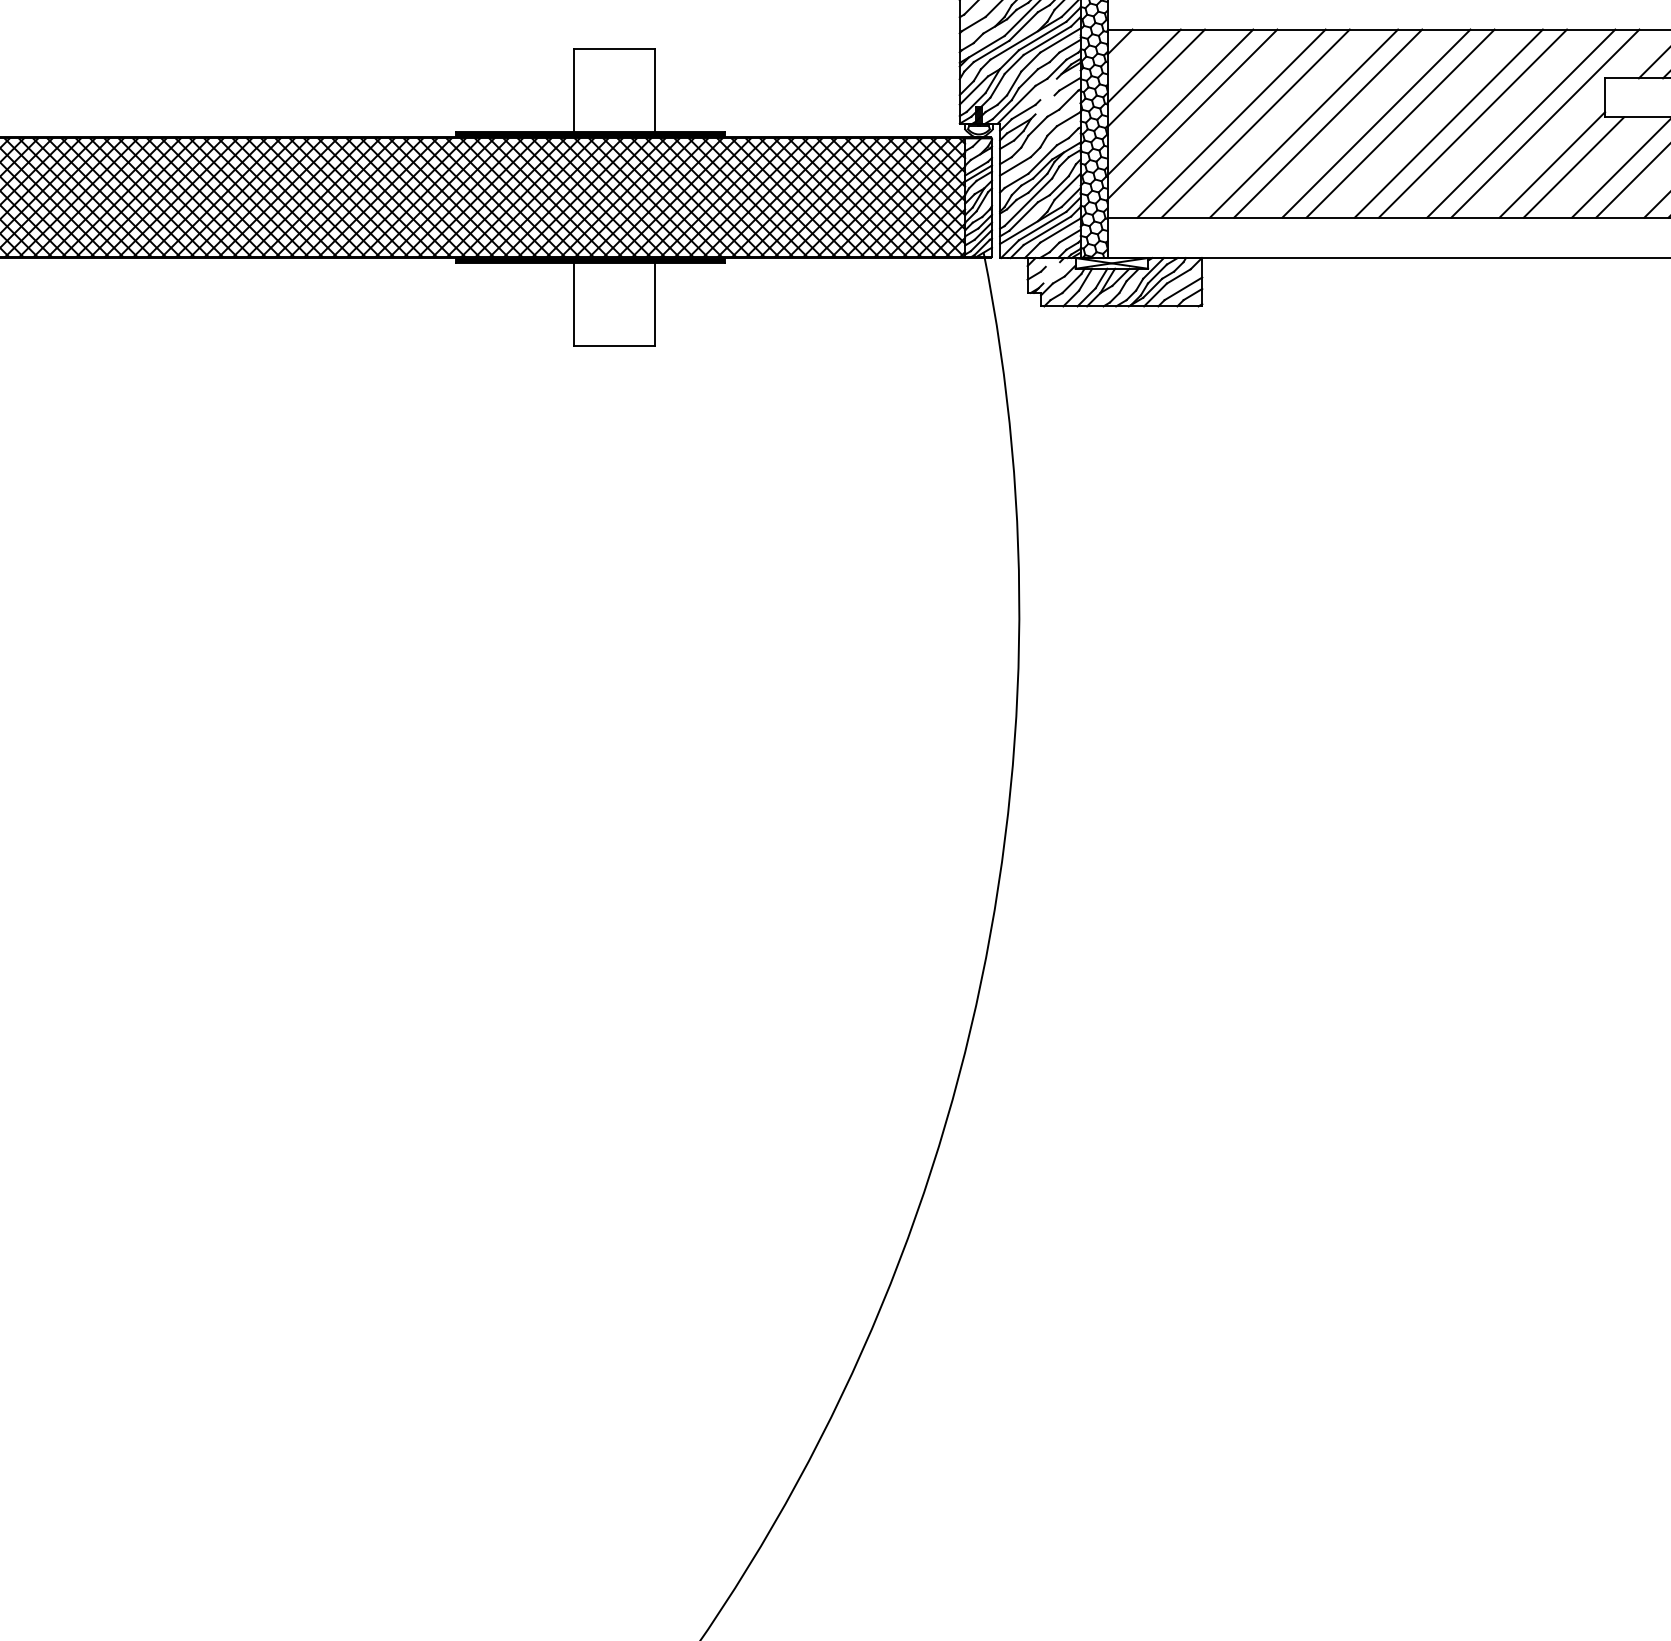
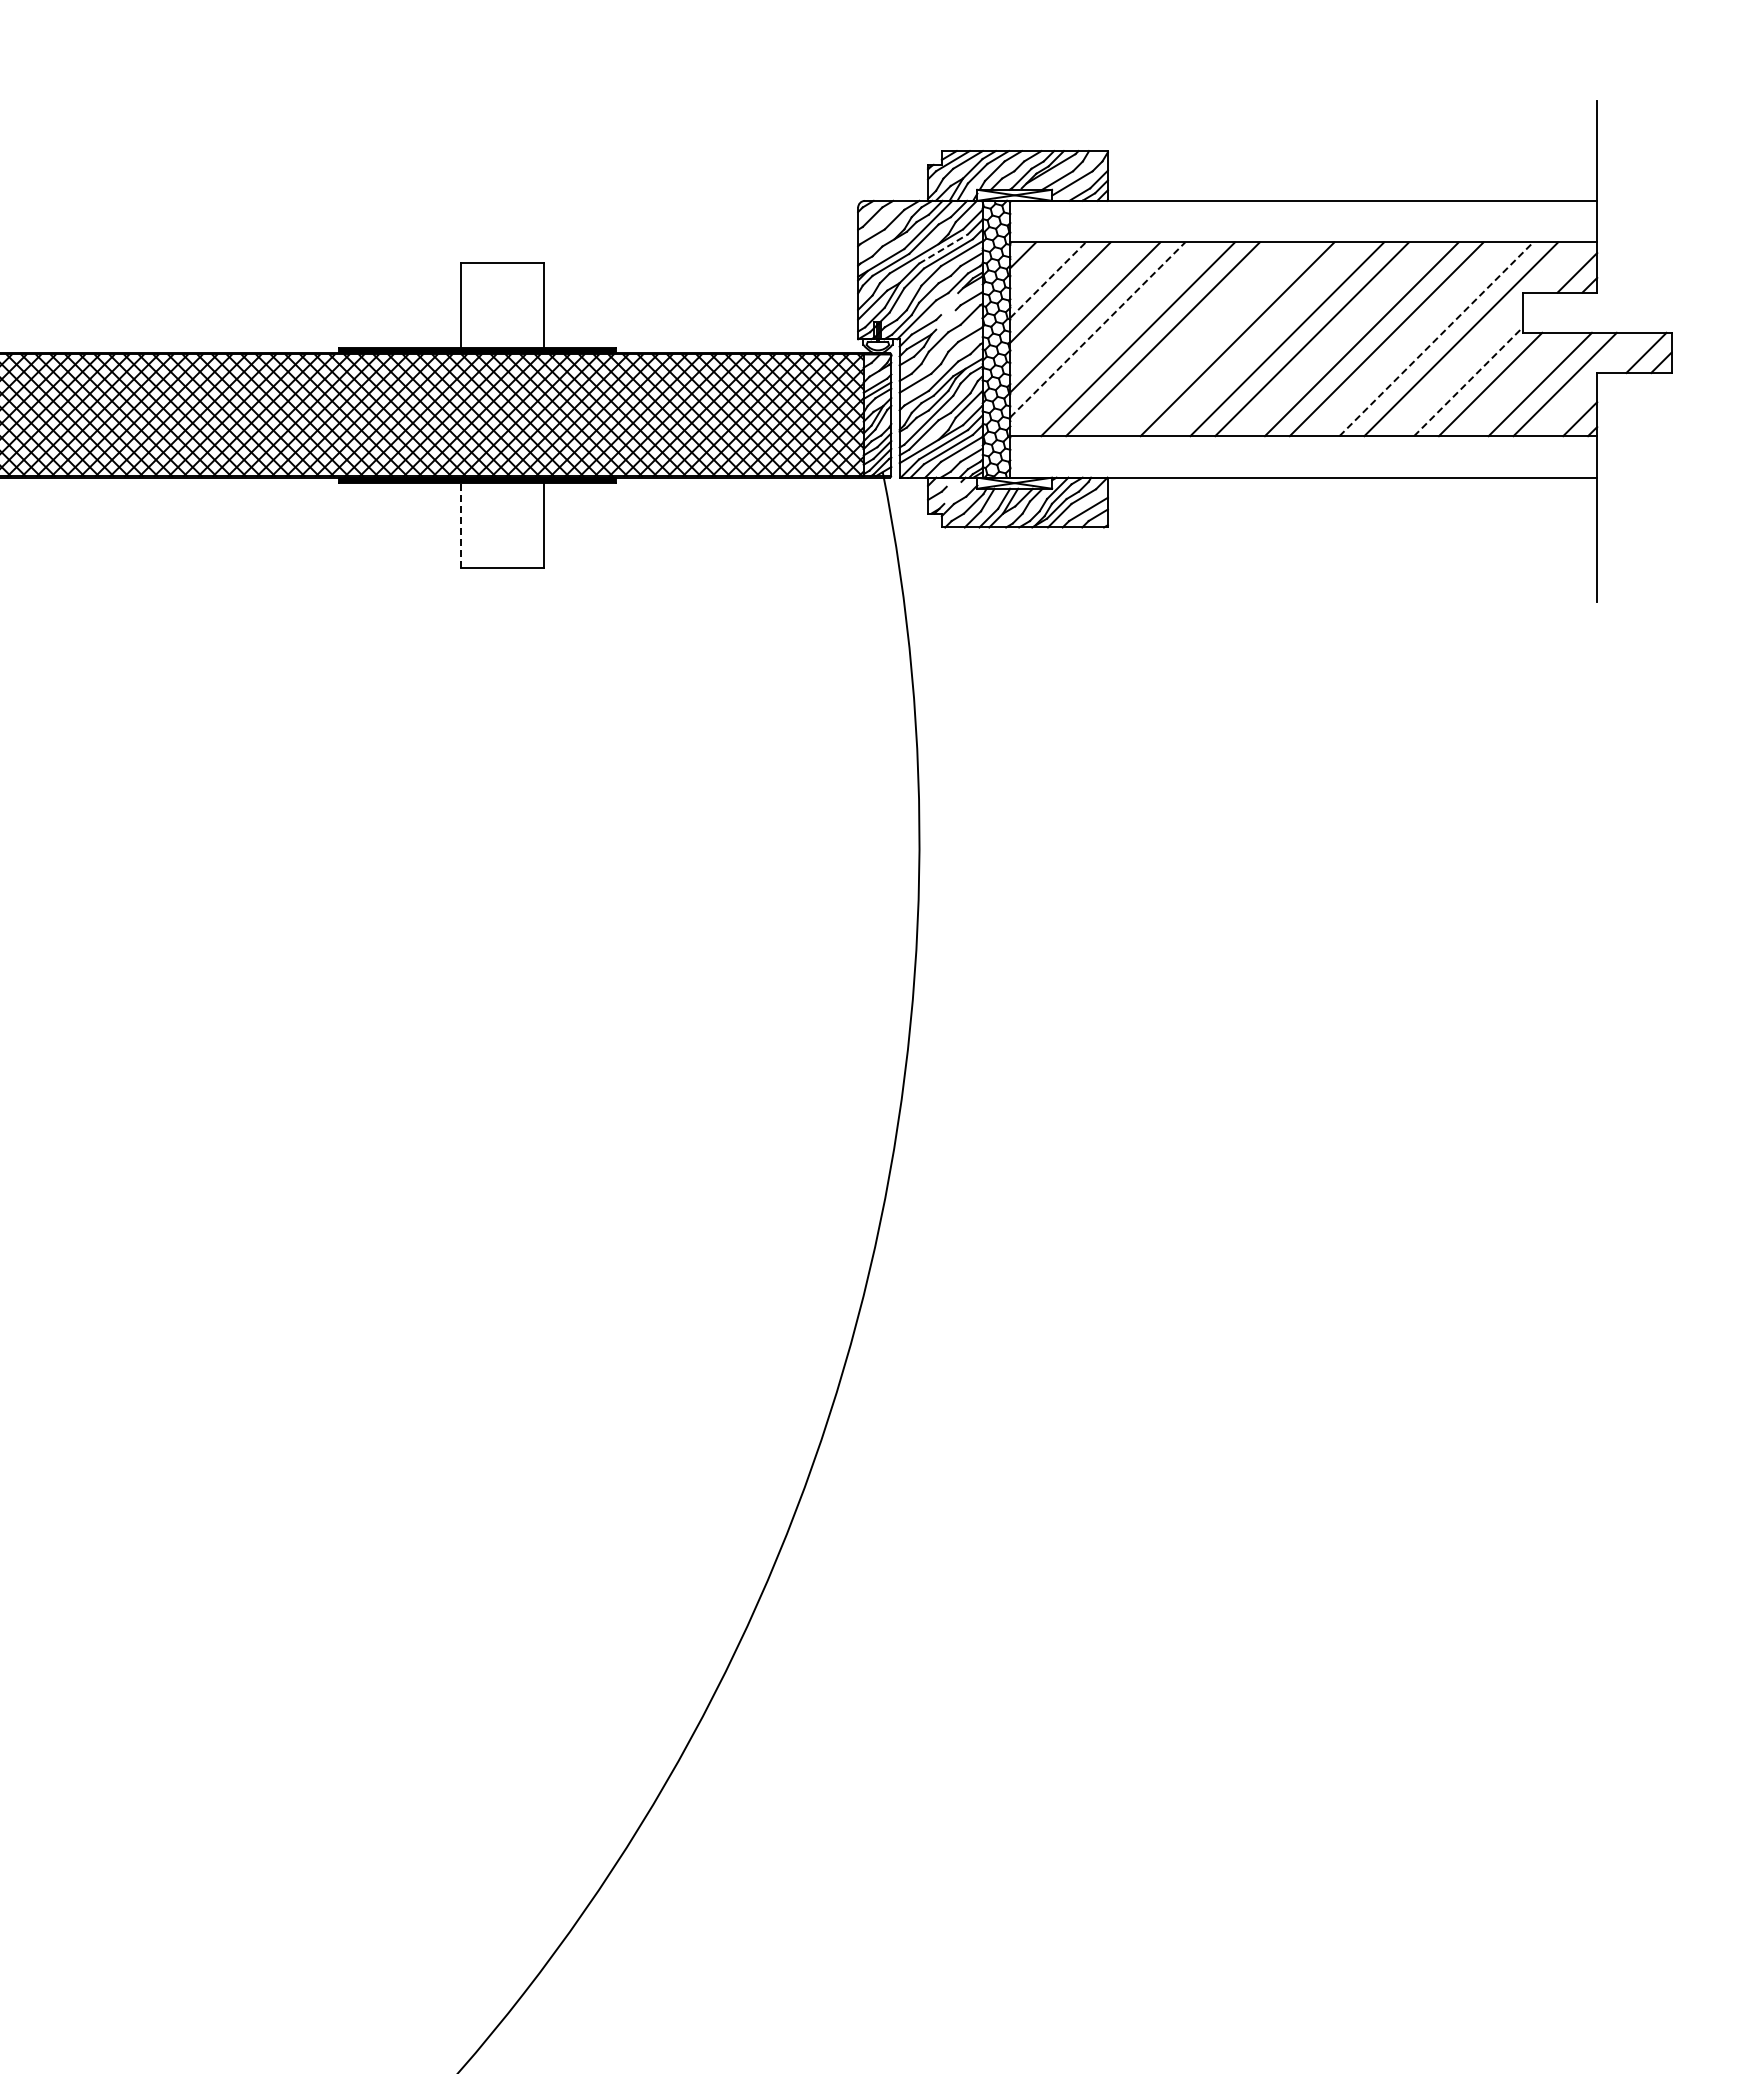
line: (1042, 35) -> (943, 248), solid -> dashed
line: (1144, 65) -> (1048, 279), solid -> dashed
line: (1192, 114) -> (1097, 329), solid -> dashed
line: (1521, 122) -> (1436, 338), solid -> dashed
line: (1303, 123) -> (1212, 339), removed
line: (1552, 164) -> (1468, 381), solid -> dashed
line: (573, 304) -> (460, 525), solid -> dashed

